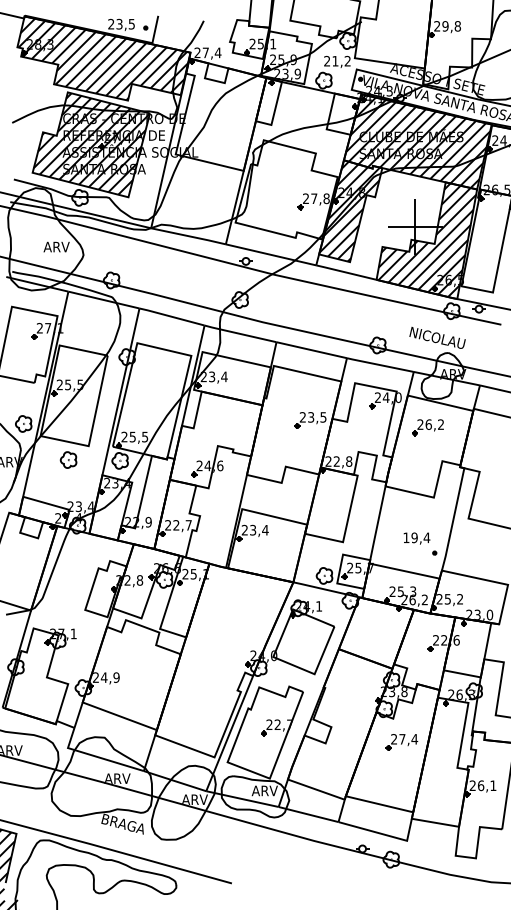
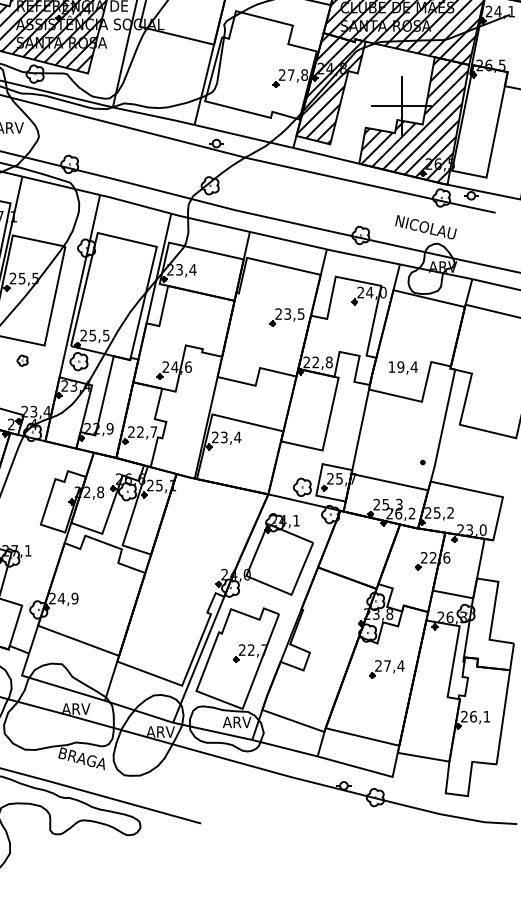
part: (427, 427) -> (414, 325), removed
part: (68, 459) -> (22, 360), size x0.6
text: (416, 538) -> (402, 367), moved

